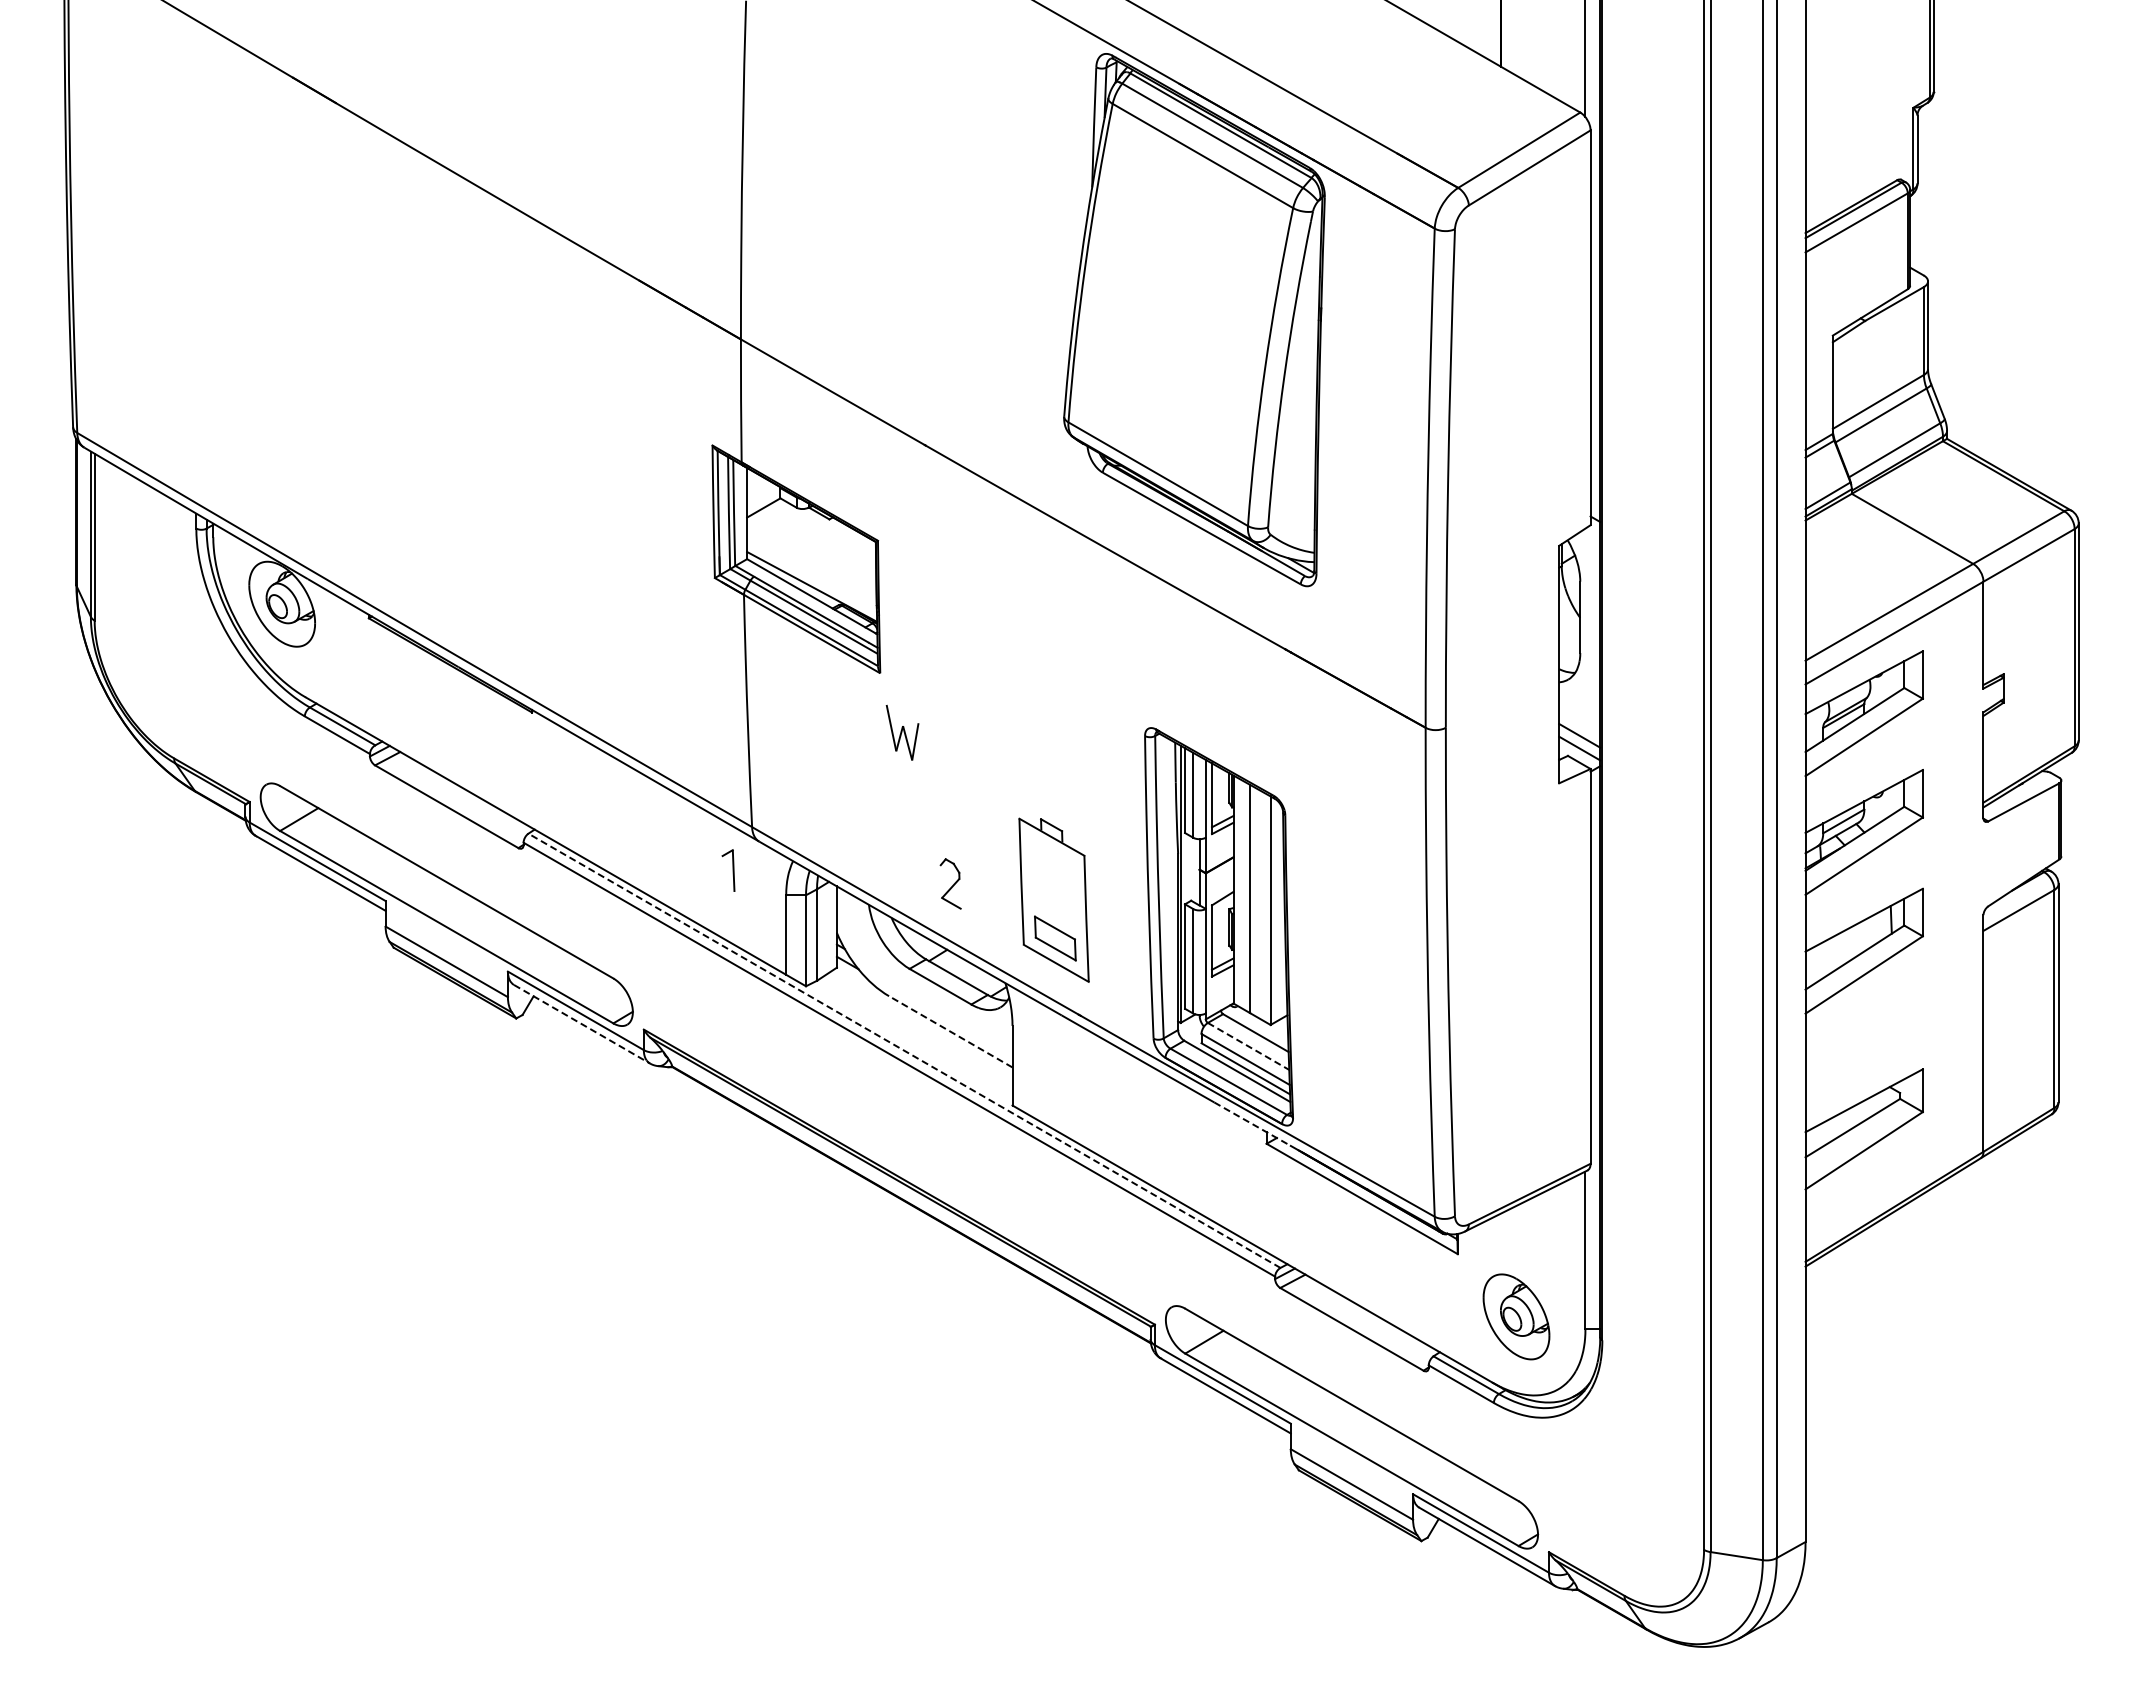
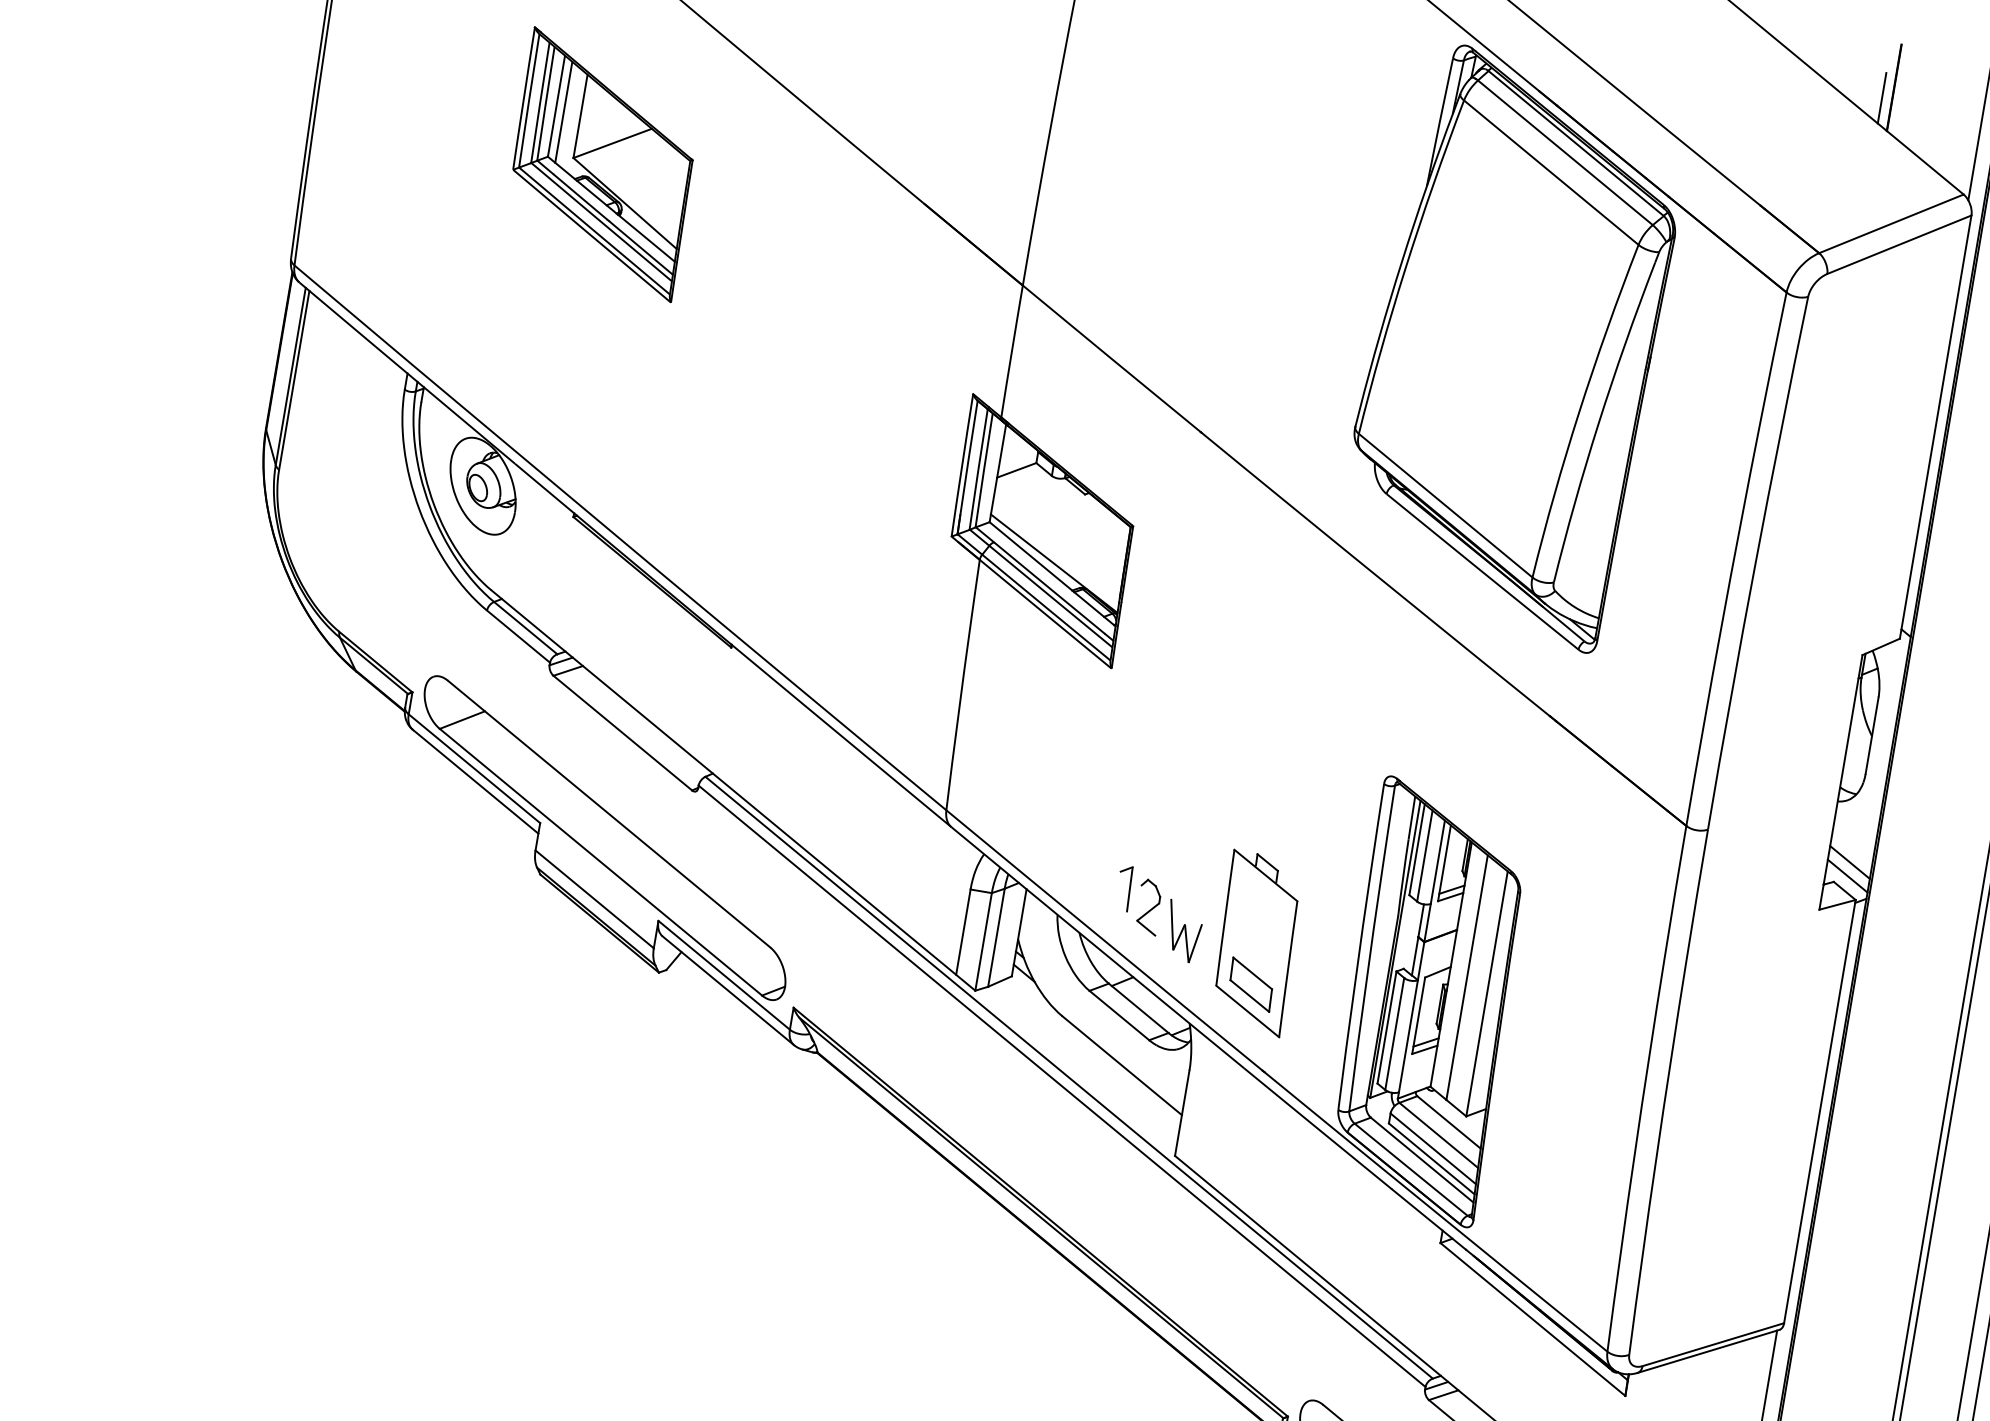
line: (1491, 37) -> (1882, 97), added
part: (341, 293) -> (603, 163), added
part: (902, 732) -> (1183, 931), moved
part: (728, 870) -> (1124, 888), moved
line: (582, 1024) -> (728, 991), dashed -> solid
line: (950, 1031) -> (1121, 1065), dashed -> solid
line: (1248, 1046) -> (1438, 1135), dashed -> solid
line: (904, 1050) -> (1069, 1077), dashed -> solid
line: (1252, 1124) -> (1428, 1219), dashed -> solid

